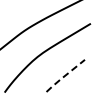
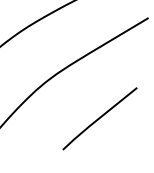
line: (65, 75) -> (99, 118), dashed -> solid

